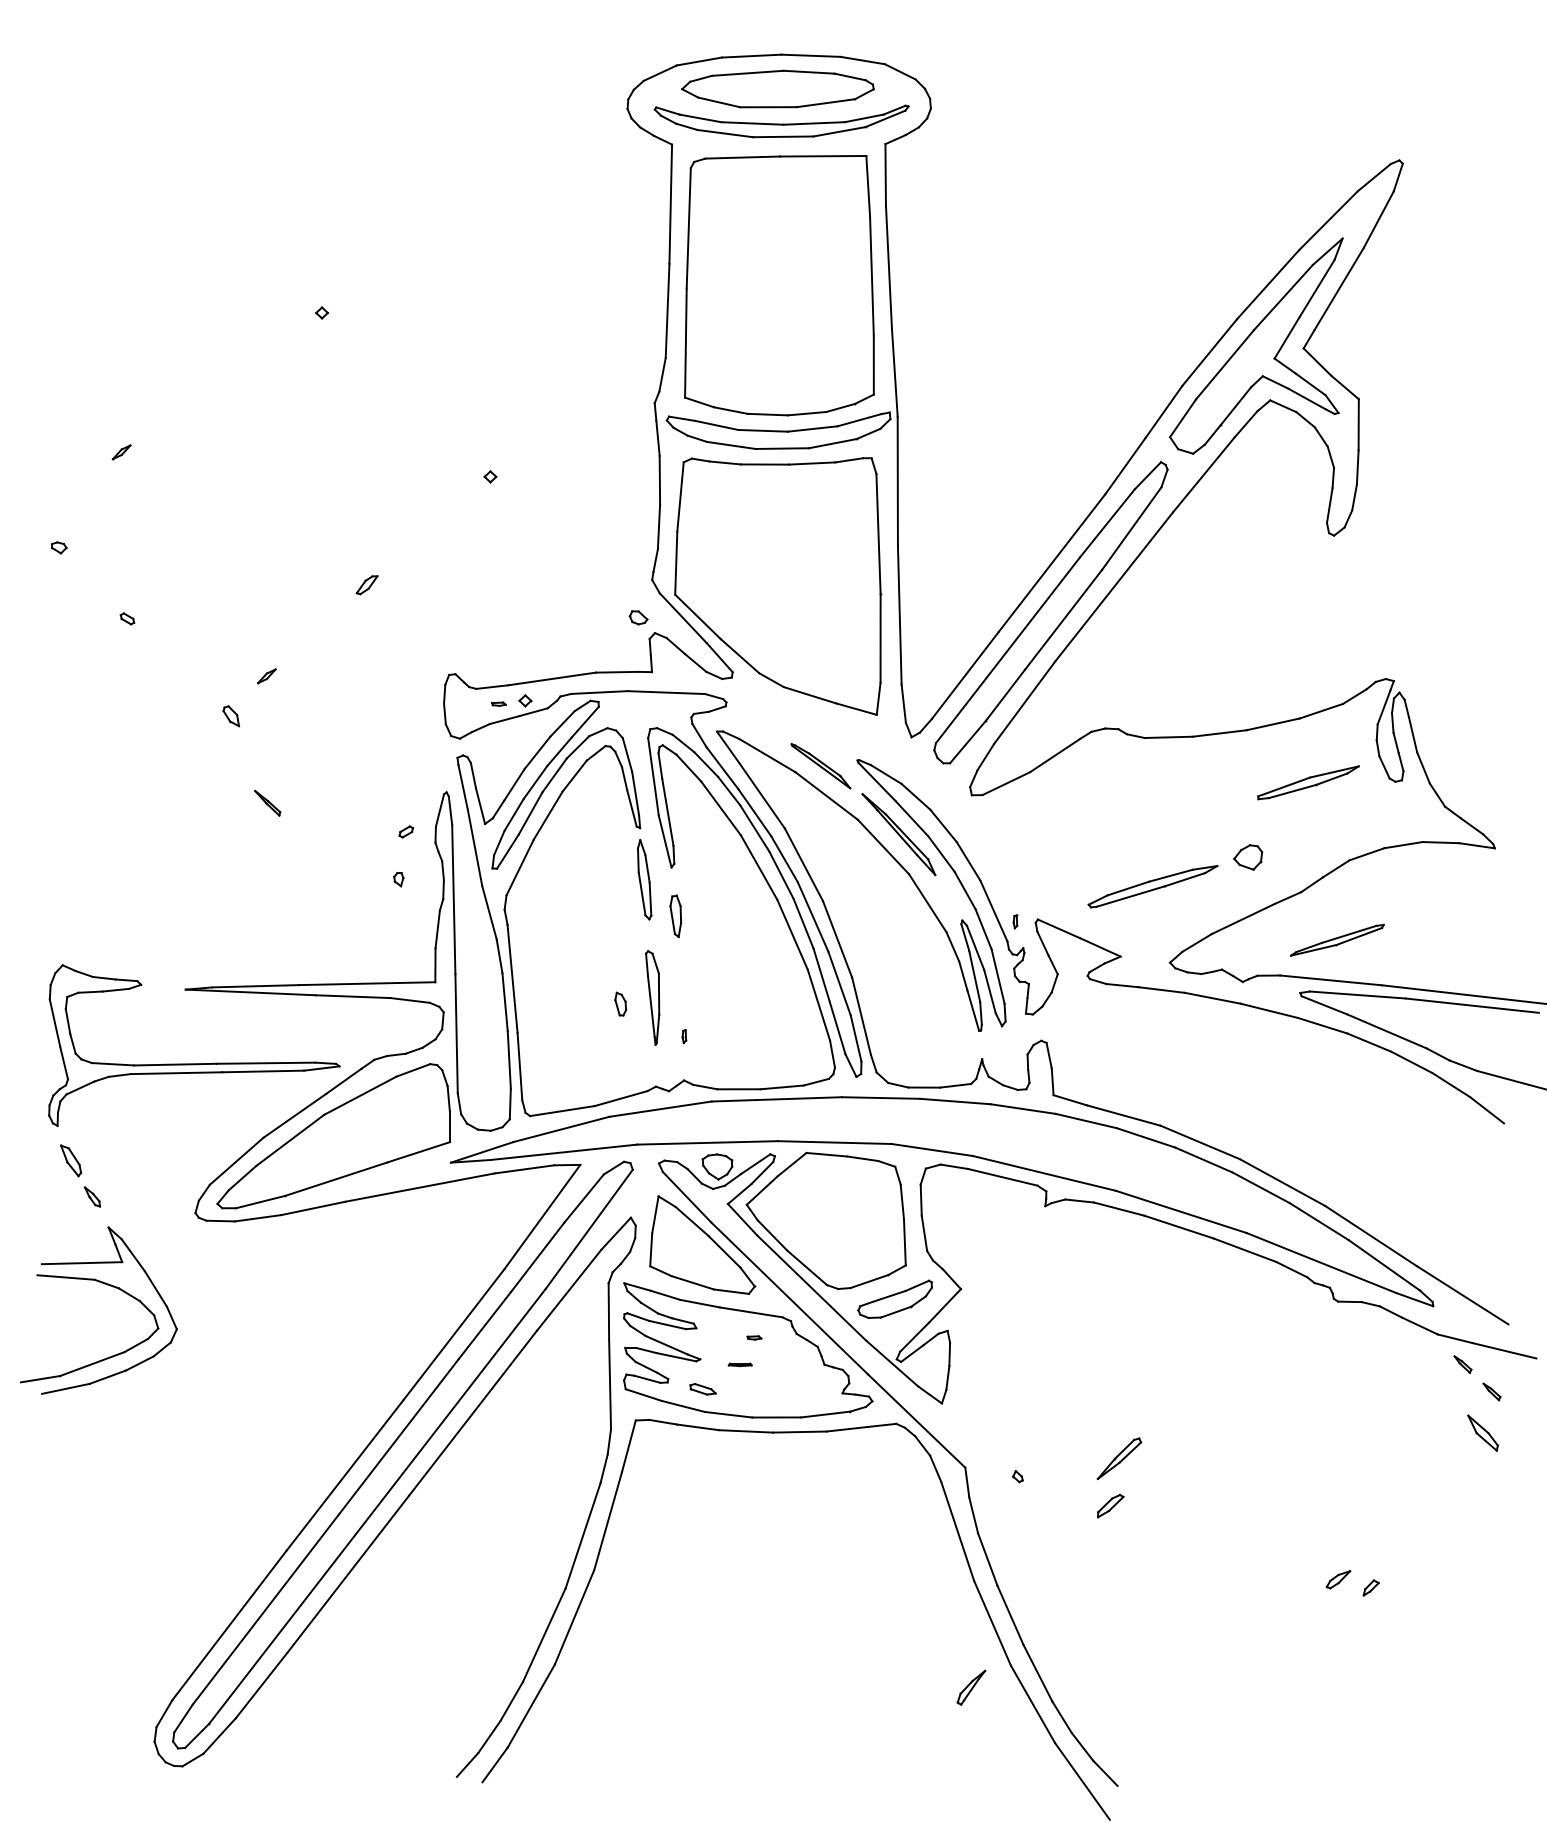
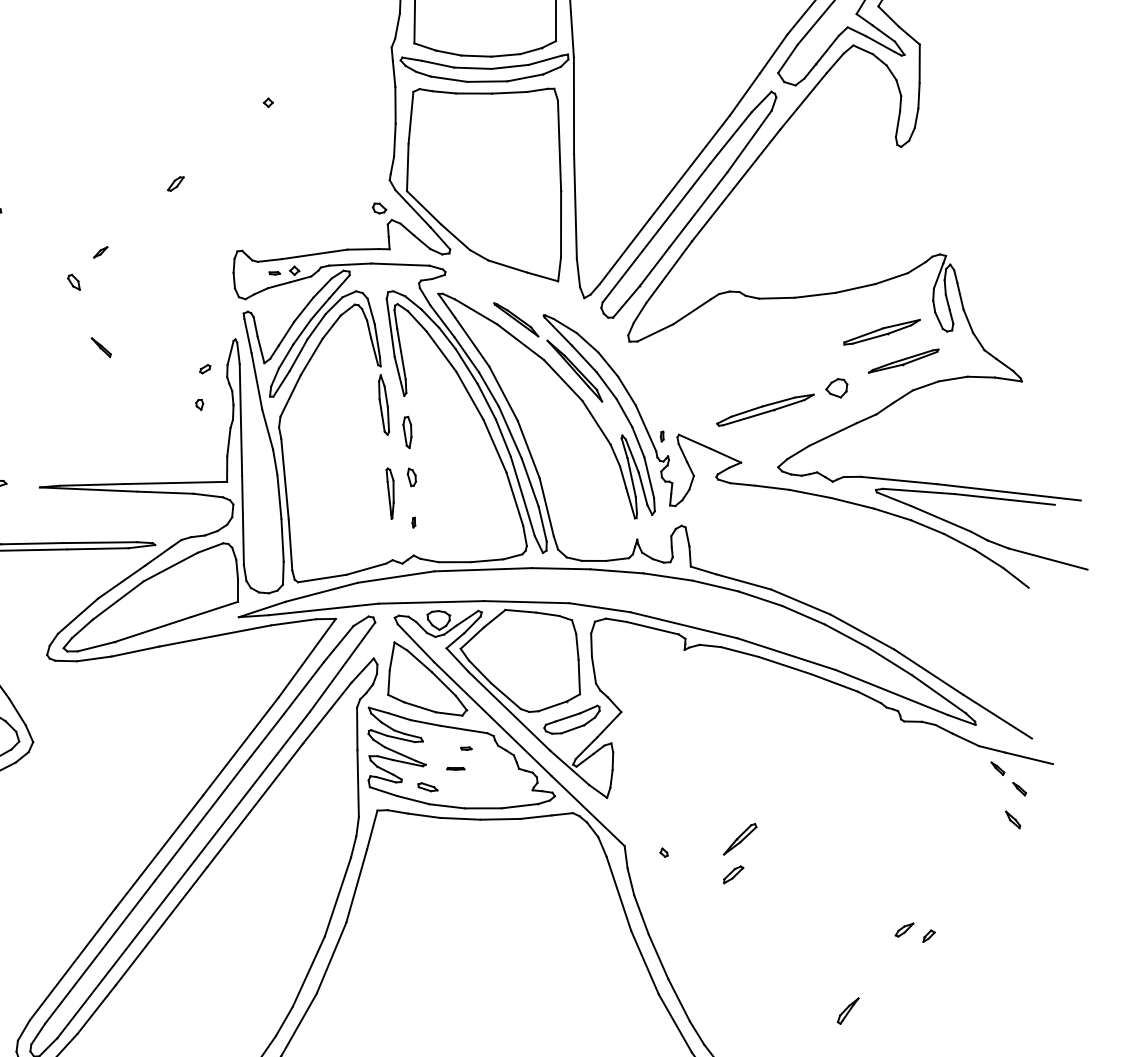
part: (1337, 939) -> (903, 360), moved
part: (652, 997) -> (389, 493), size x0.71
part: (620, 1003) -> (411, 476), moved
part: (1483, 1432) -> (1013, 819), size x0.62
part: (971, 1687) -> (848, 1010), moved

